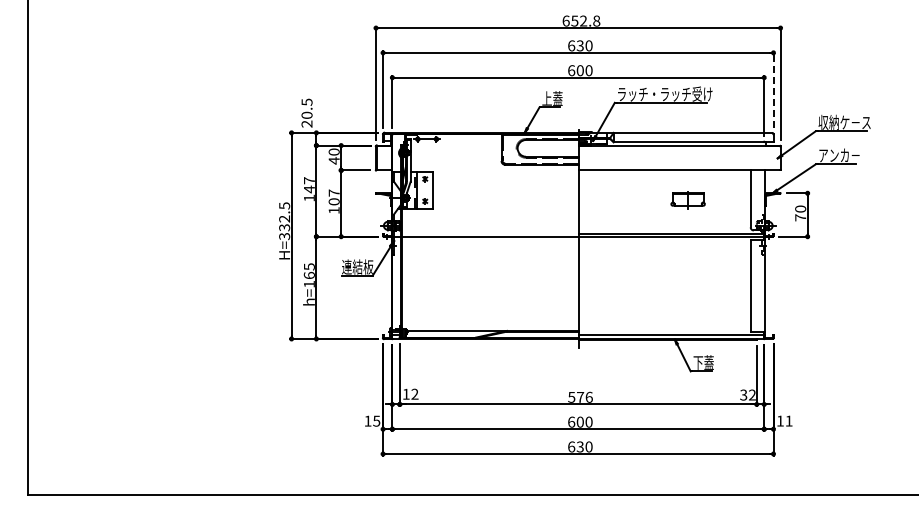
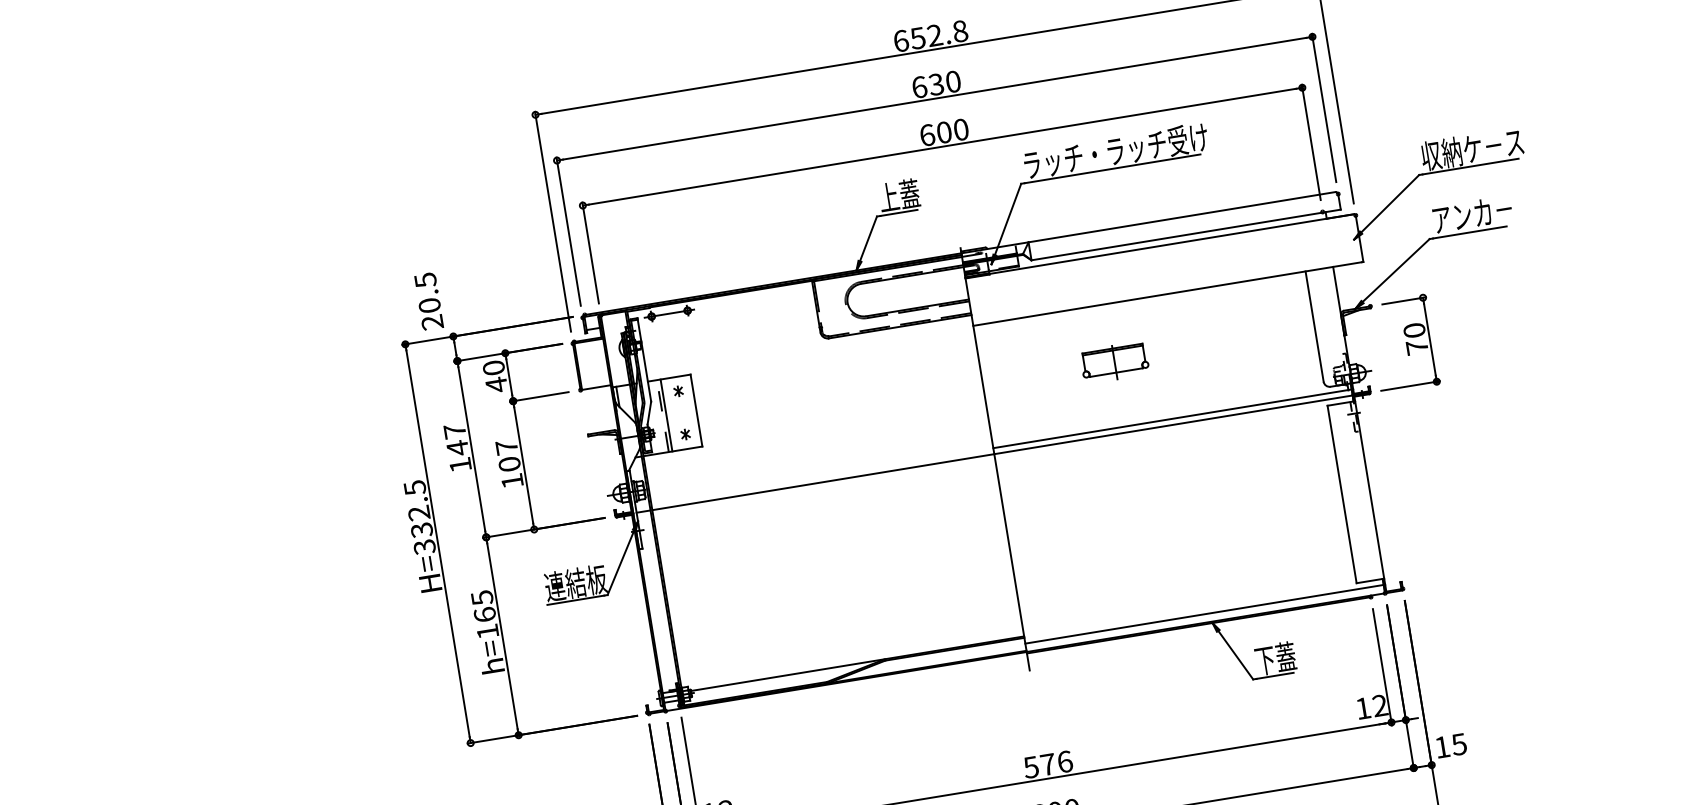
line: (773, 89) -> (1324, 107), dashed -> solid
part: (687, 200) -> (1113, 362), moved
text: (743, 394) -> (1362, 707), 32 -> 12
text: (788, 420) -> (1457, 743), 11 -> 15

